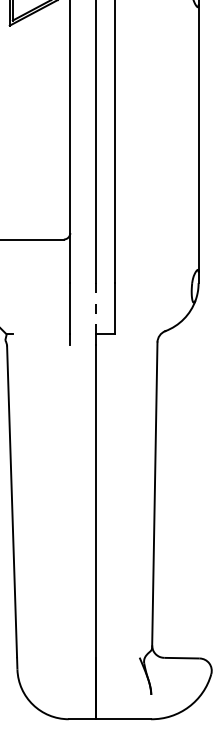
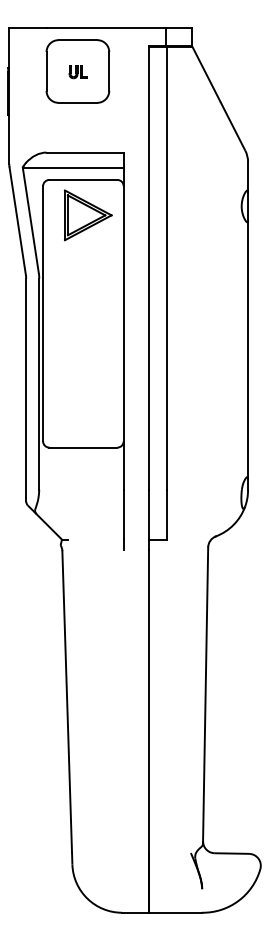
line: (95, 308) -> (148, 514), dashed -> solid

